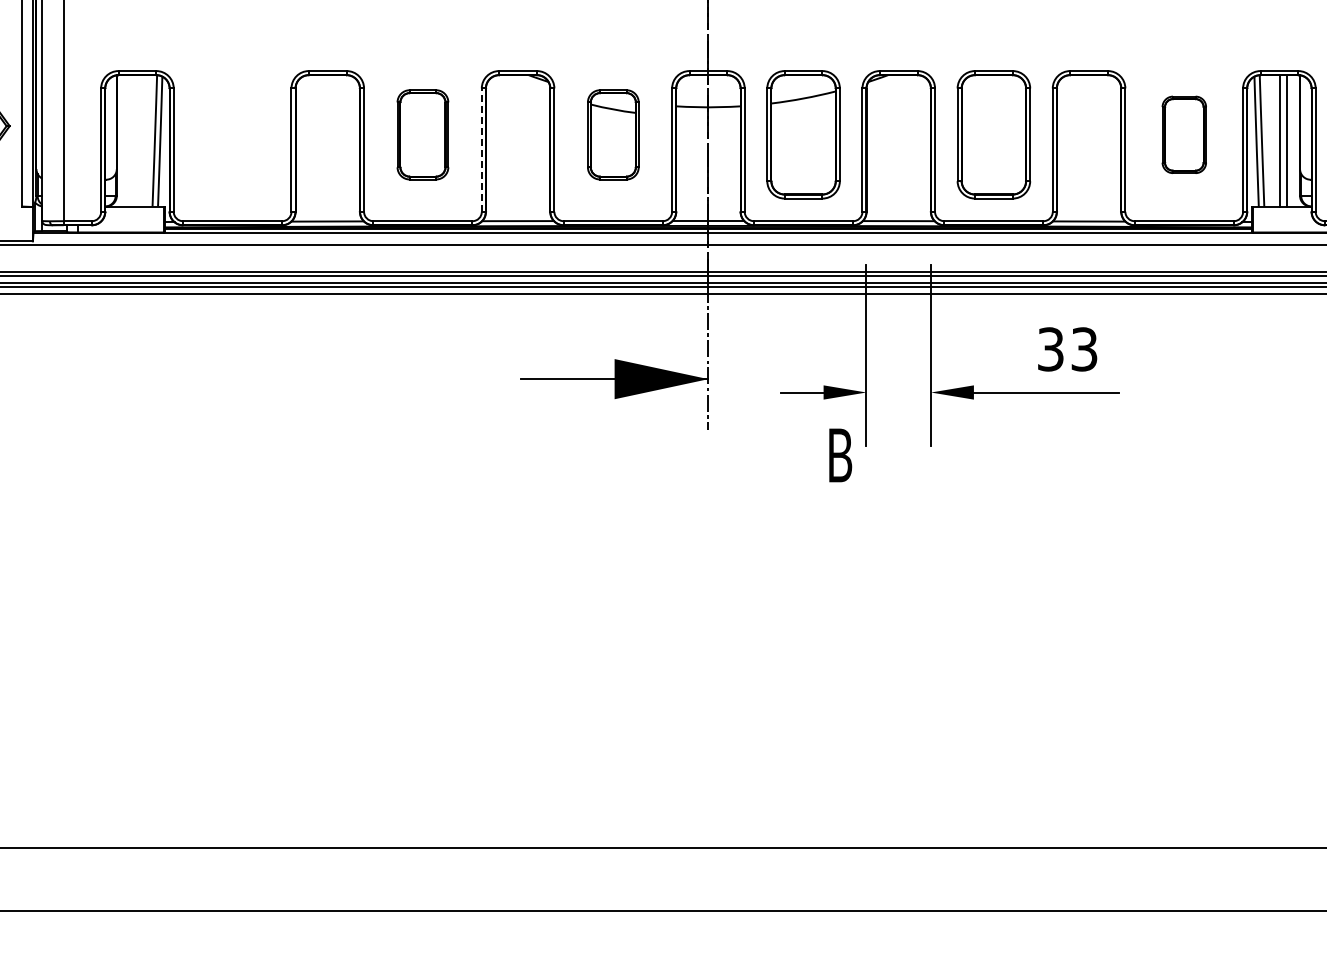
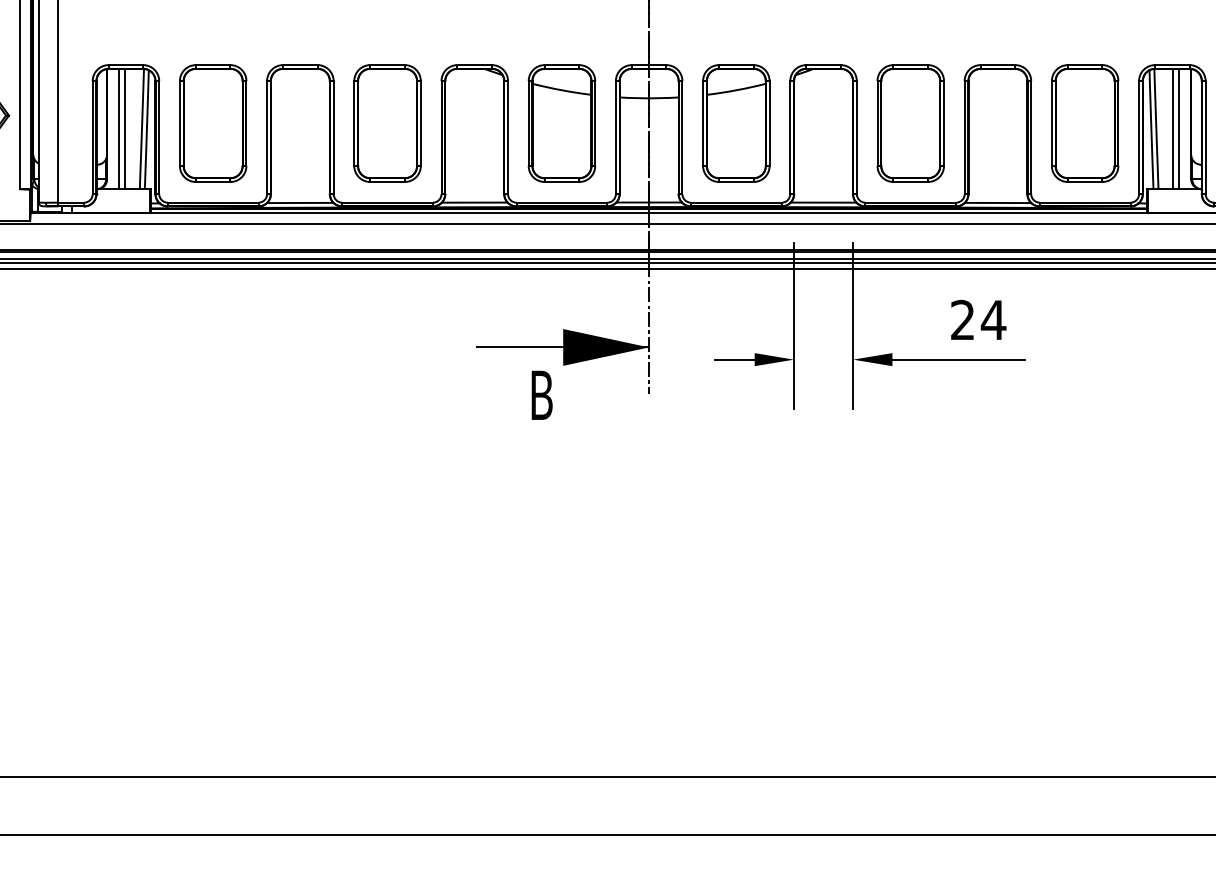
part: (232, 134) -> (213, 123), added
part: (422, 134) -> (387, 123), size x1.43
part: (613, 134) -> (562, 123), size x1.43
part: (1184, 134) -> (1085, 123), size x1.67
line: (129, 140) -> (118, 128), added
line: (136, 140) -> (125, 128), added
line: (481, 150) -> (441, 137), dashed -> solid
text: (1068, 349) -> (979, 320), 33 -> 24
text: (840, 455) -> (542, 395), moved

